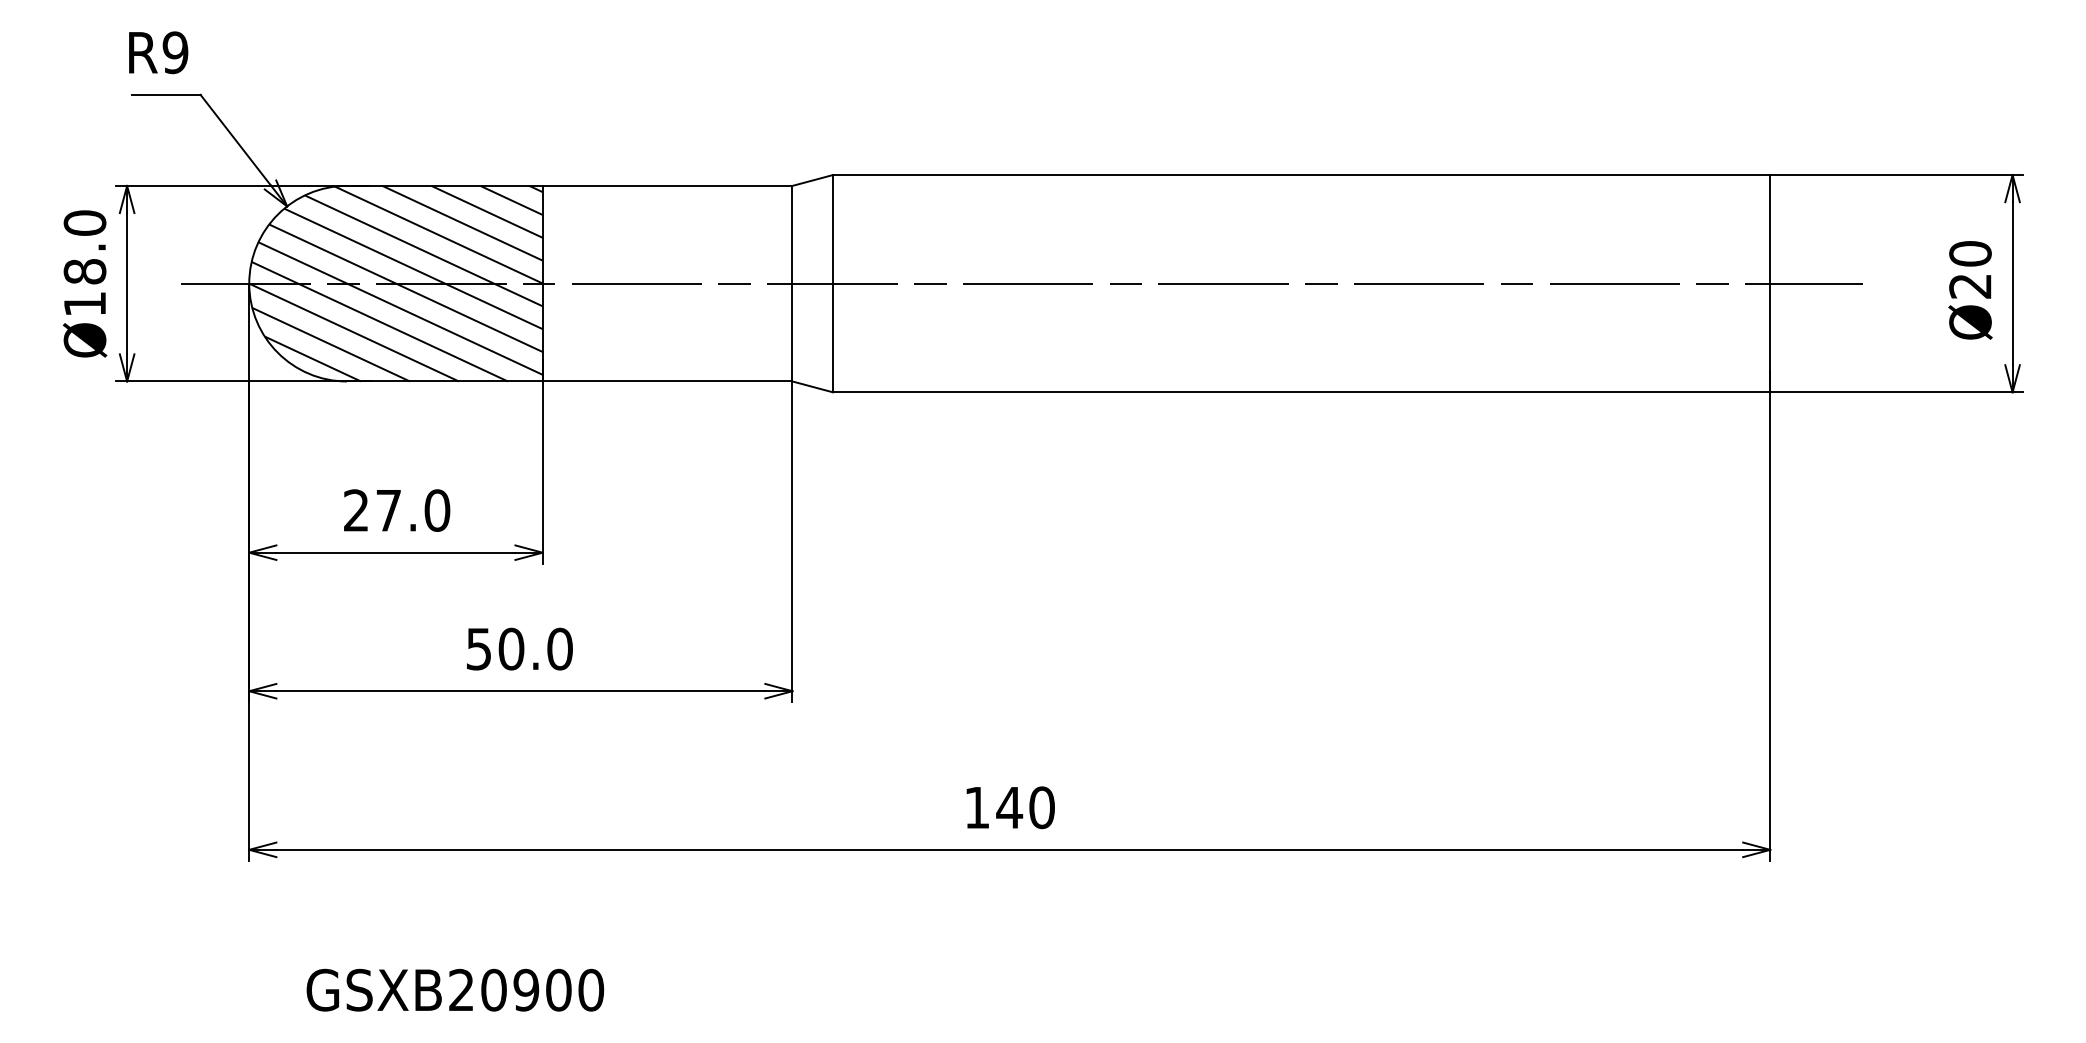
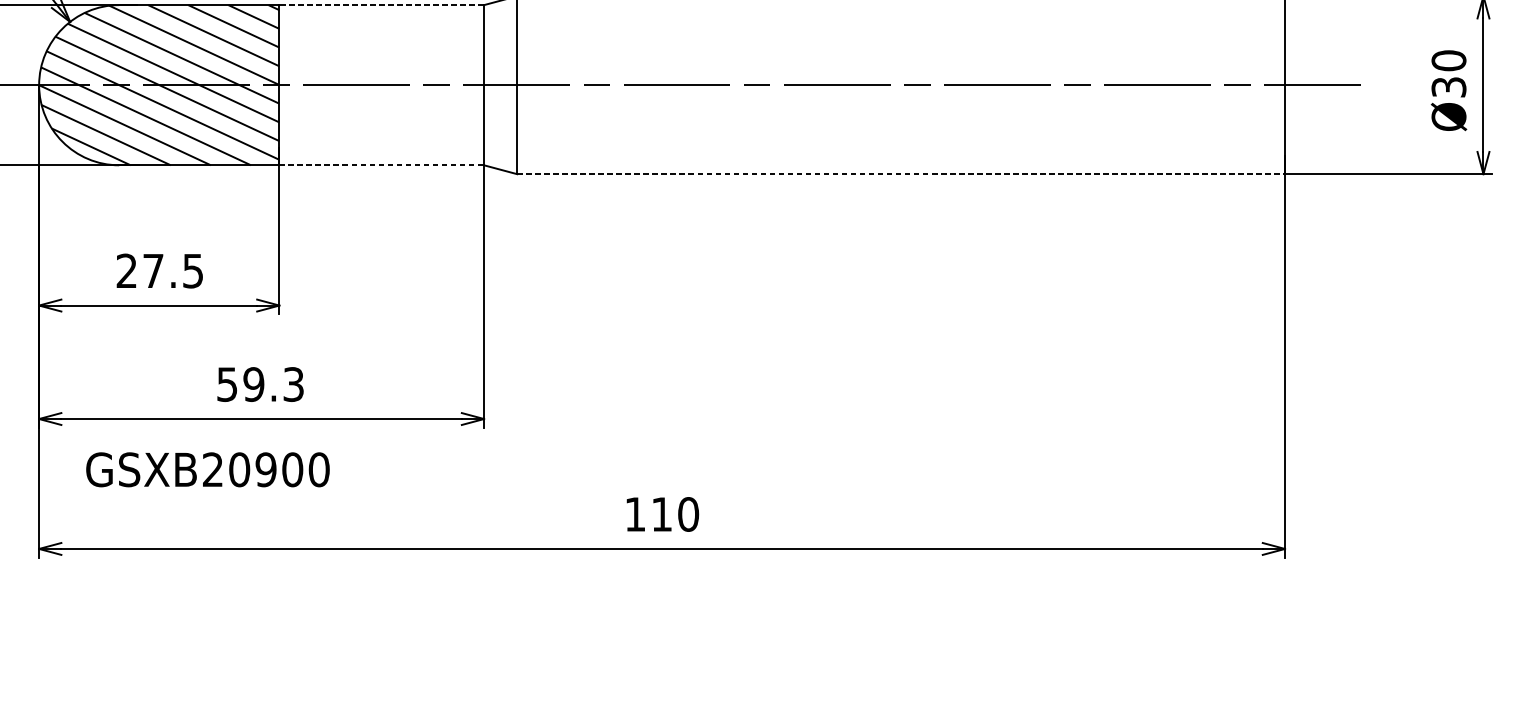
line: (667, 185) -> (381, 4), solid -> dashed
text: (1970, 286) -> (1449, 87), Ø20 -> Ø30
line: (667, 381) -> (381, 165), solid -> dashed
line: (1301, 392) -> (901, 174), solid -> dashed
text: (437, 510) -> (193, 270), 27.0 -> 27.5
text: (535, 648) -> (273, 384), 50.0 -> 59.3
text: (1009, 807) -> (661, 514), 140 -> 110
text: (455, 989) -> (208, 469), moved

